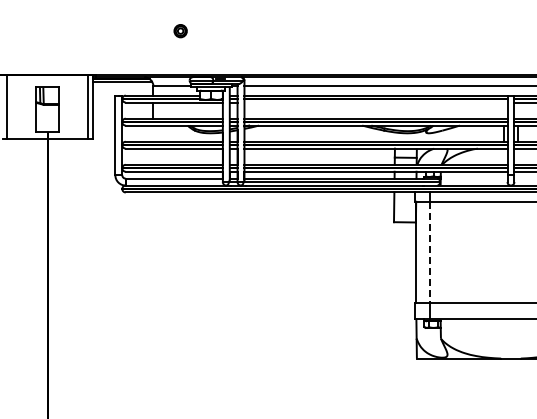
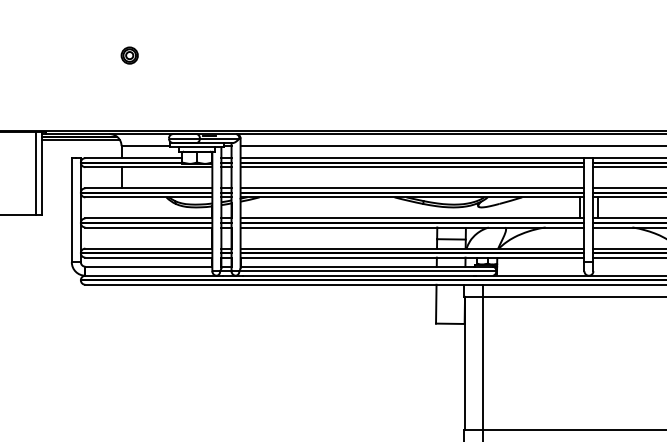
part: (180, 31) -> (129, 56), moved
line: (375, 102) -> (411, 167), added
line: (430, 252) -> (483, 363), dashed -> solid

